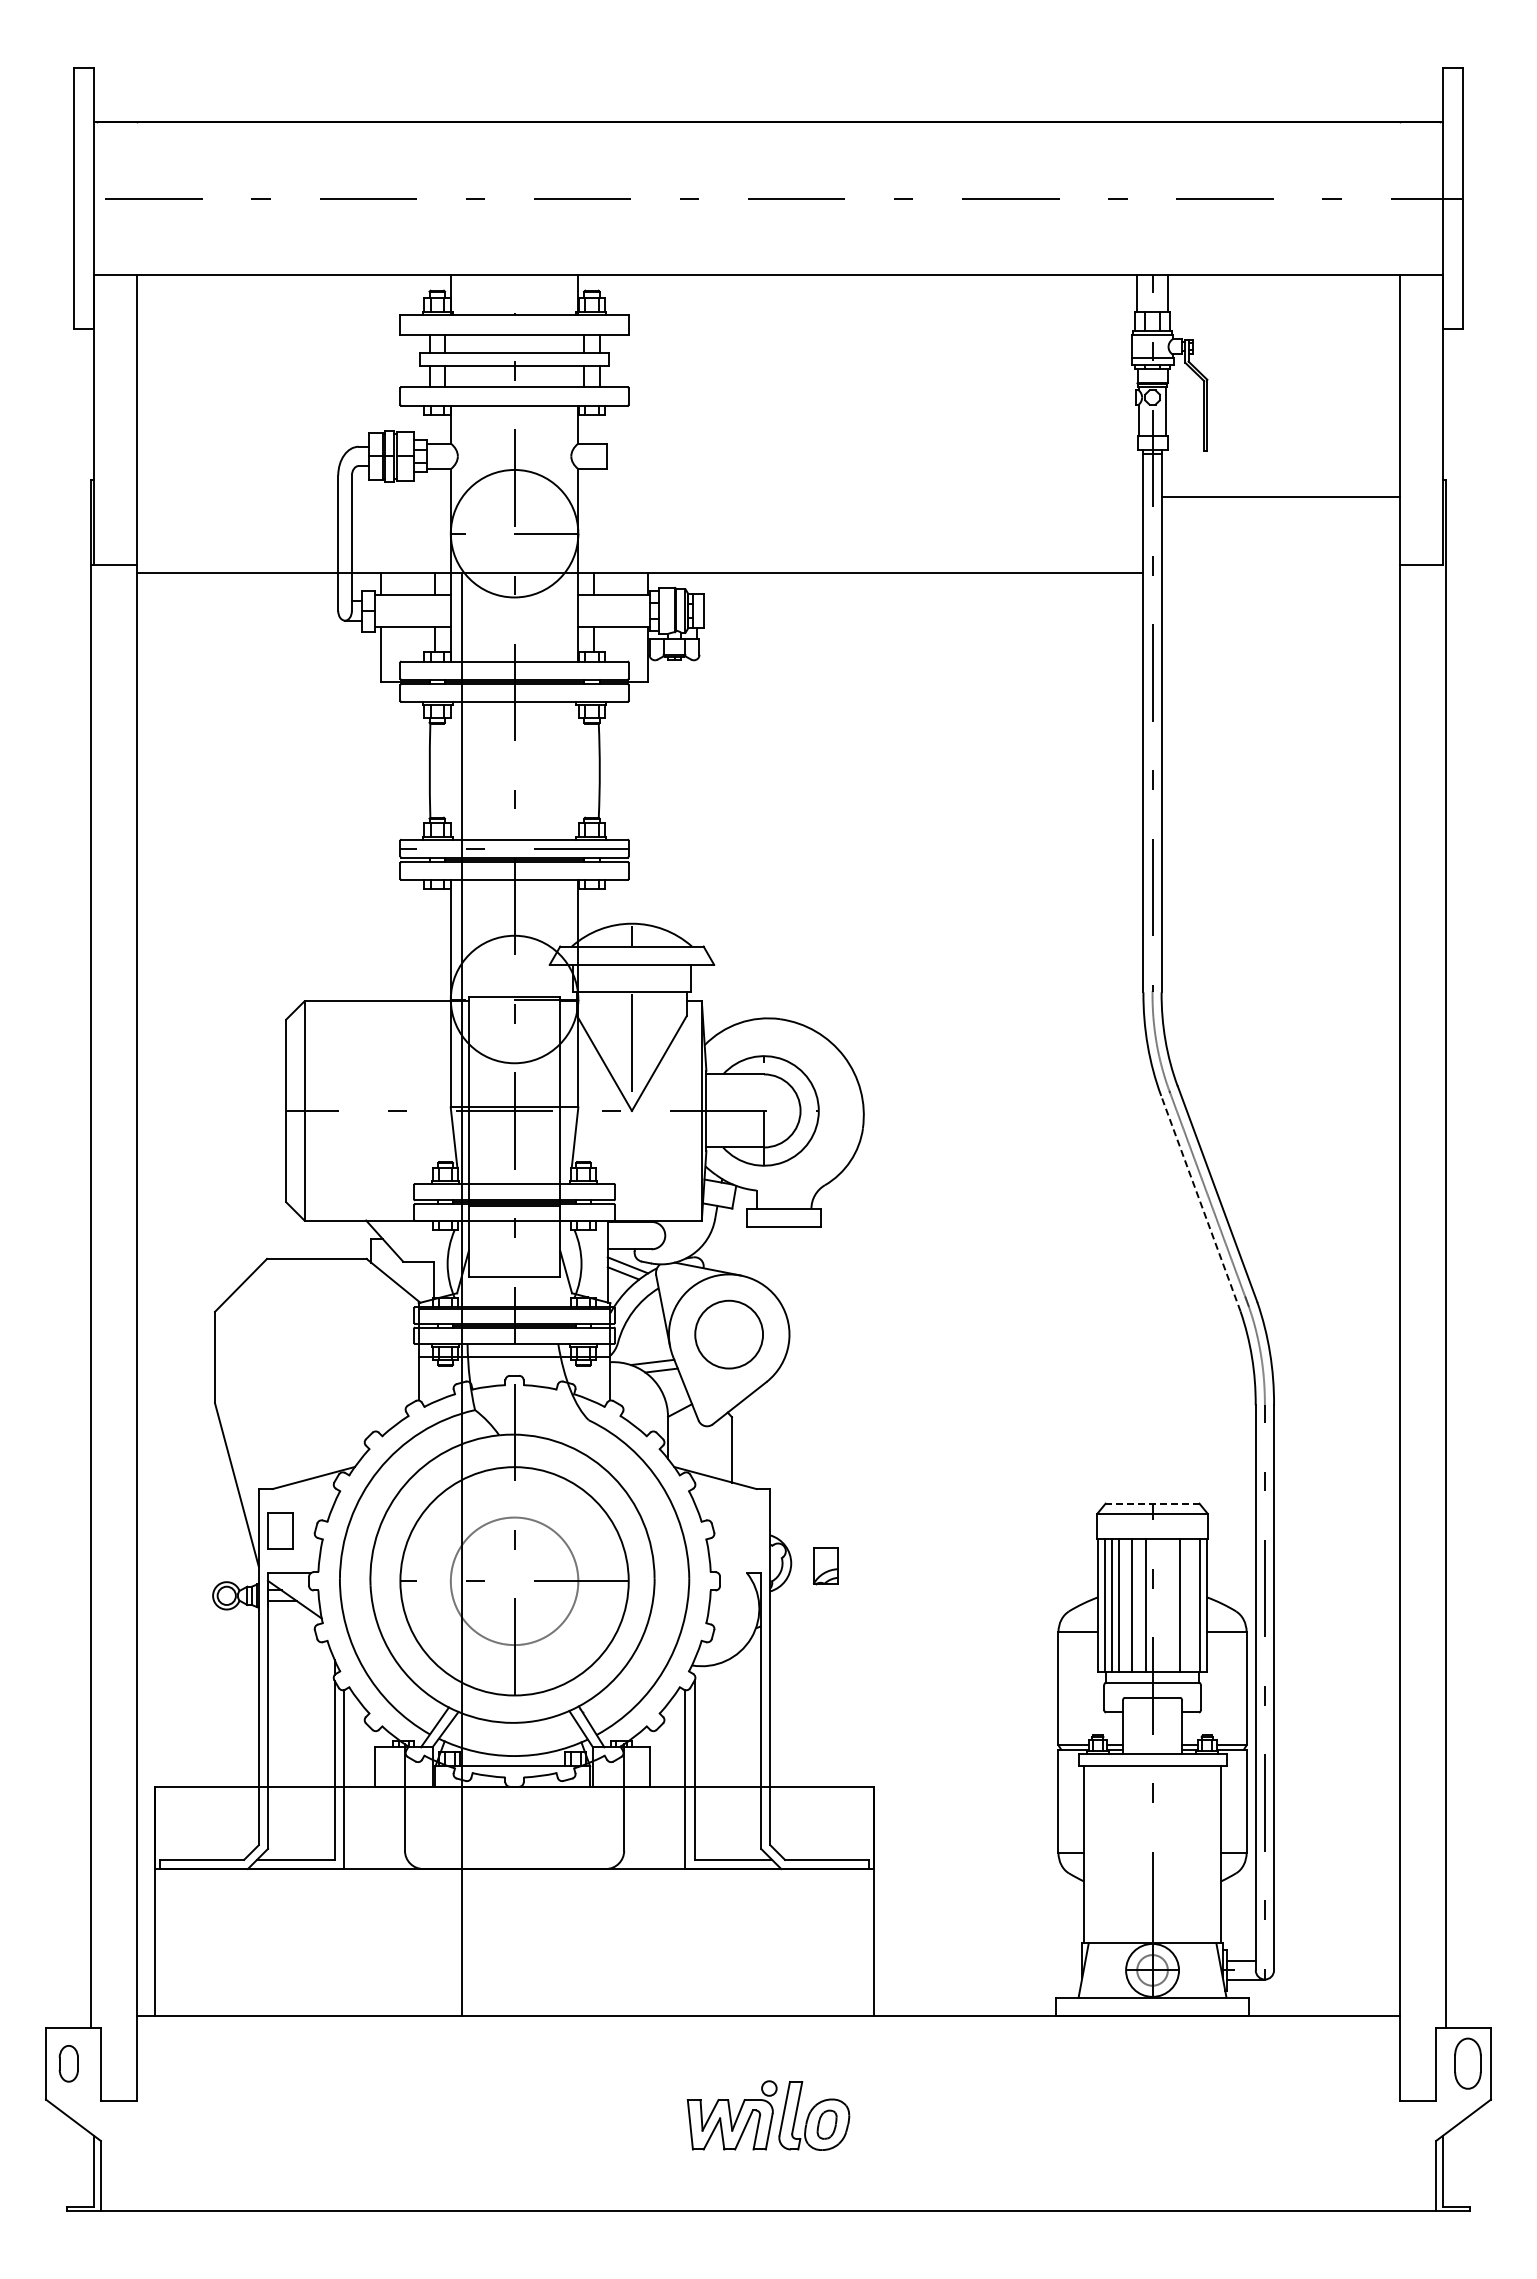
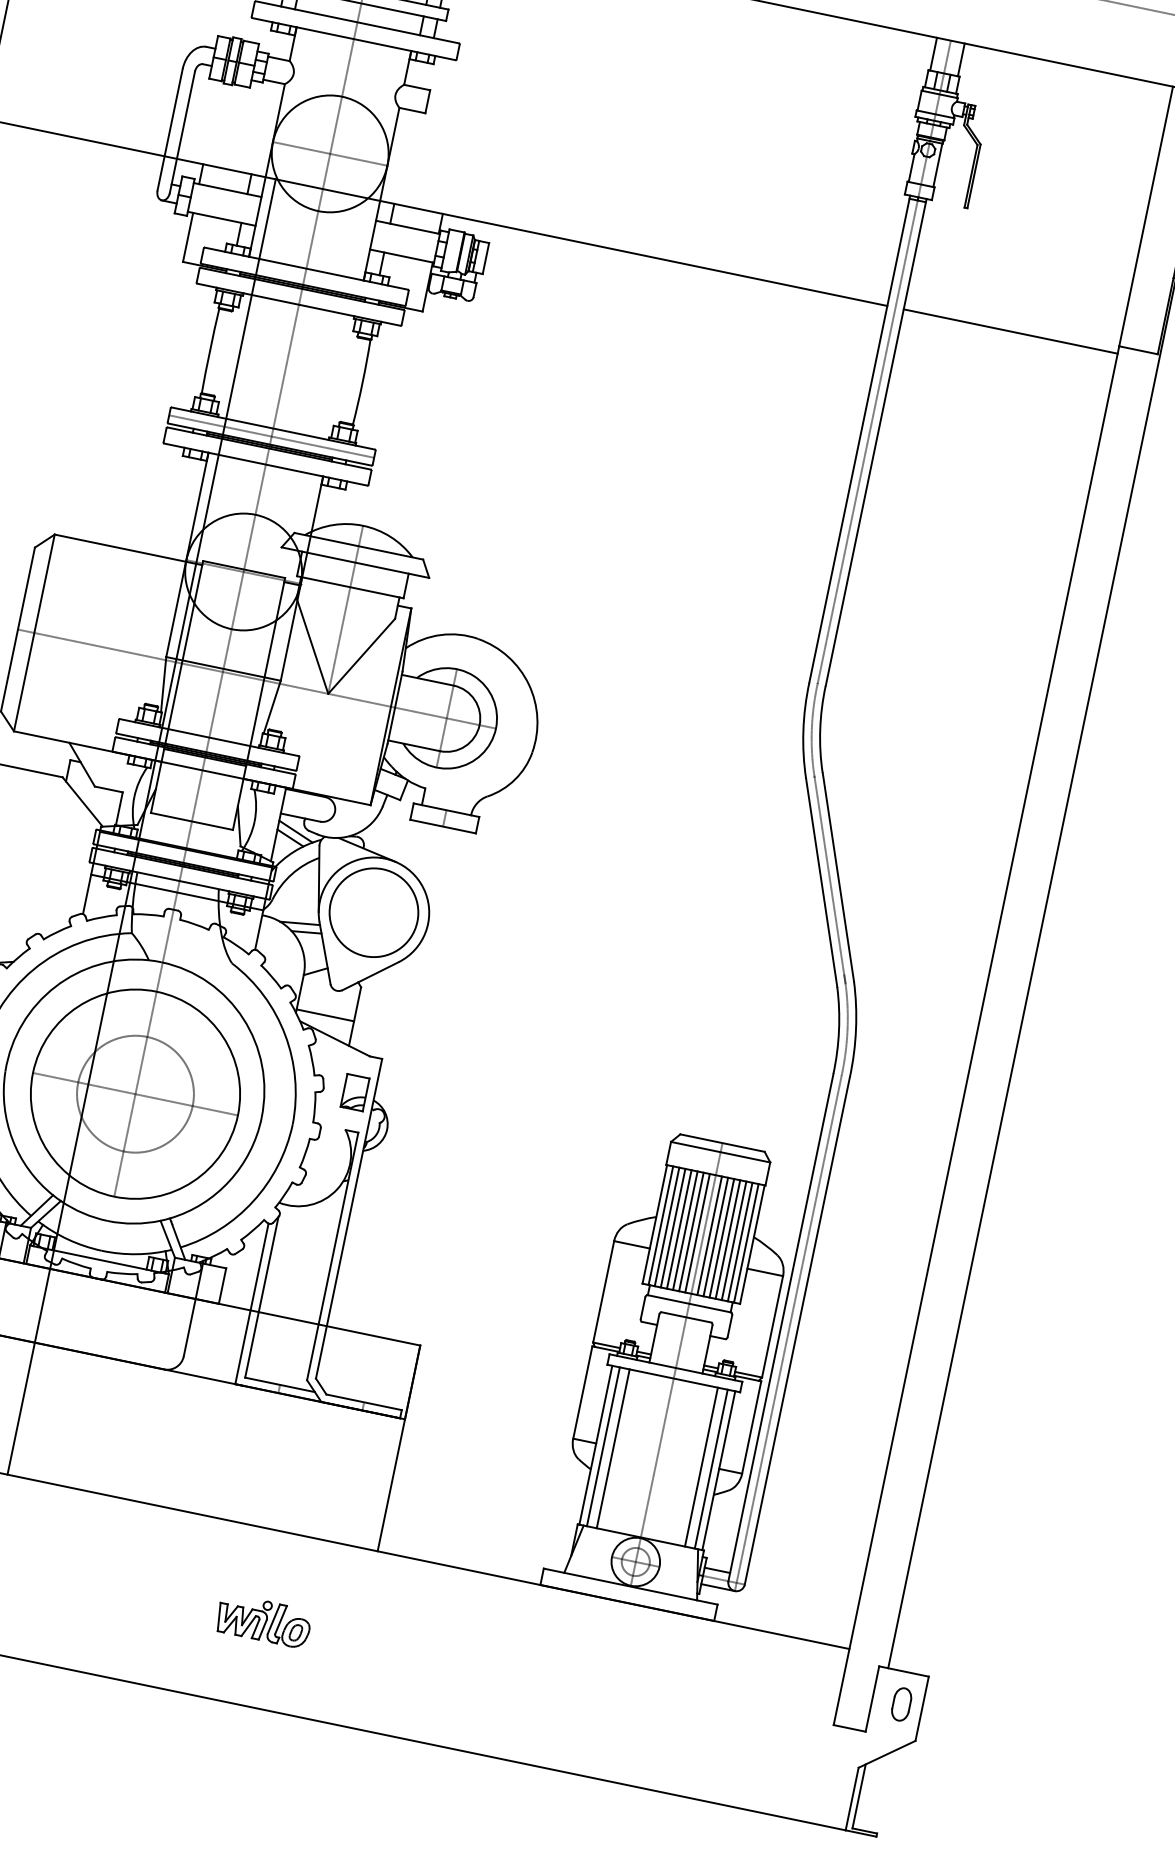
line: (1280, 496) -> (1010, 331), moved
line: (1200, 1203) -> (821, 882), dashed -> solid
circle: (728, 1334) -> (373, 912), size x1.43
line: (699, 1455) -> (324, 1015), added
line: (1152, 1503) -> (722, 1142), dashed -> solid
part: (825, 1566) -> (354, 1092), moved
line: (1125, 1605) -> (679, 1229), added
line: (1138, 1605) -> (690, 1231), added
line: (1159, 1605) -> (709, 1235), added
line: (1166, 1605) -> (716, 1237), added
line: (1172, 1605) -> (721, 1238), added
line: (1186, 1605) -> (734, 1240), added
line: (1193, 1605) -> (740, 1242), added
line: (1092, 1854) -> (603, 1446), added
line: (1103, 1854) -> (613, 1448), added
line: (1201, 1854) -> (701, 1467), added
line: (1212, 1854) -> (711, 1469), added
part: (1468, 2063) -> (902, 1704), size x0.71
part: (768, 2115) -> (264, 1620), size x0.62

